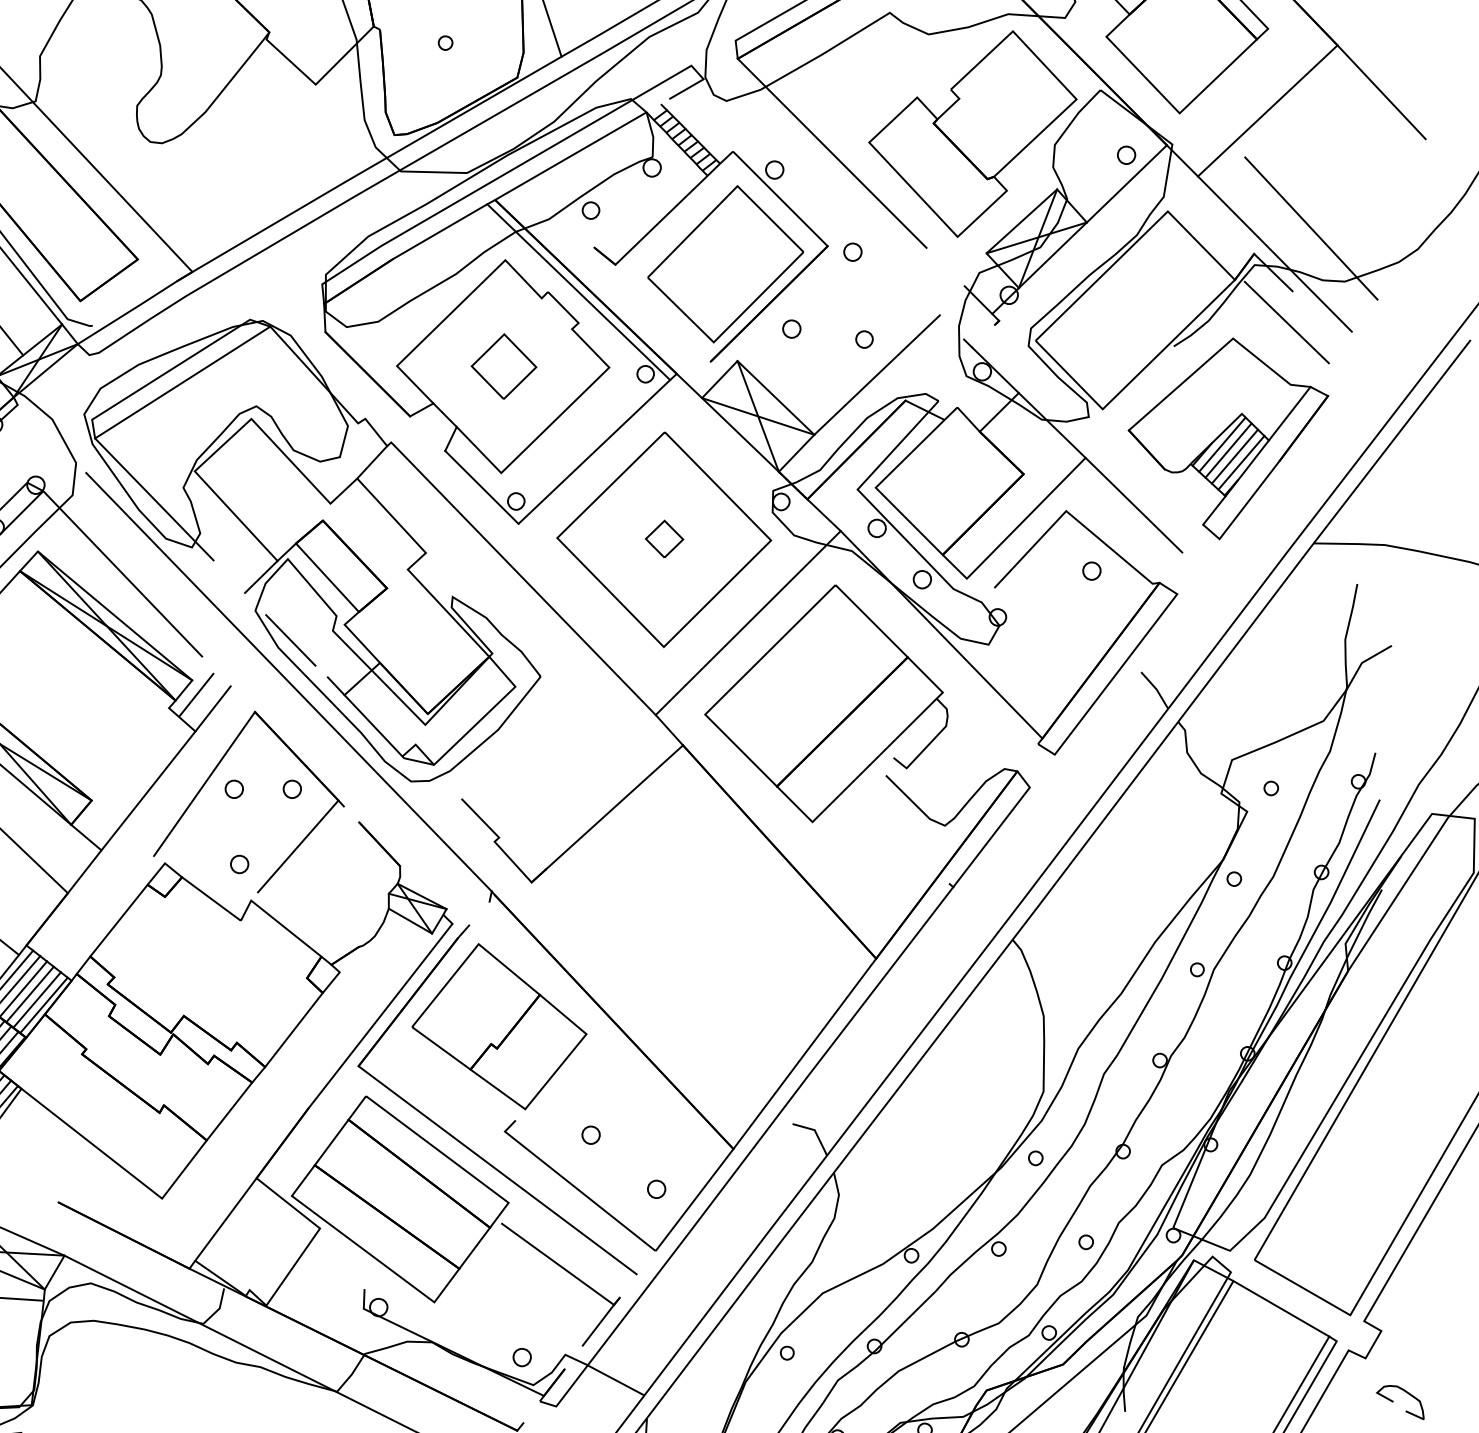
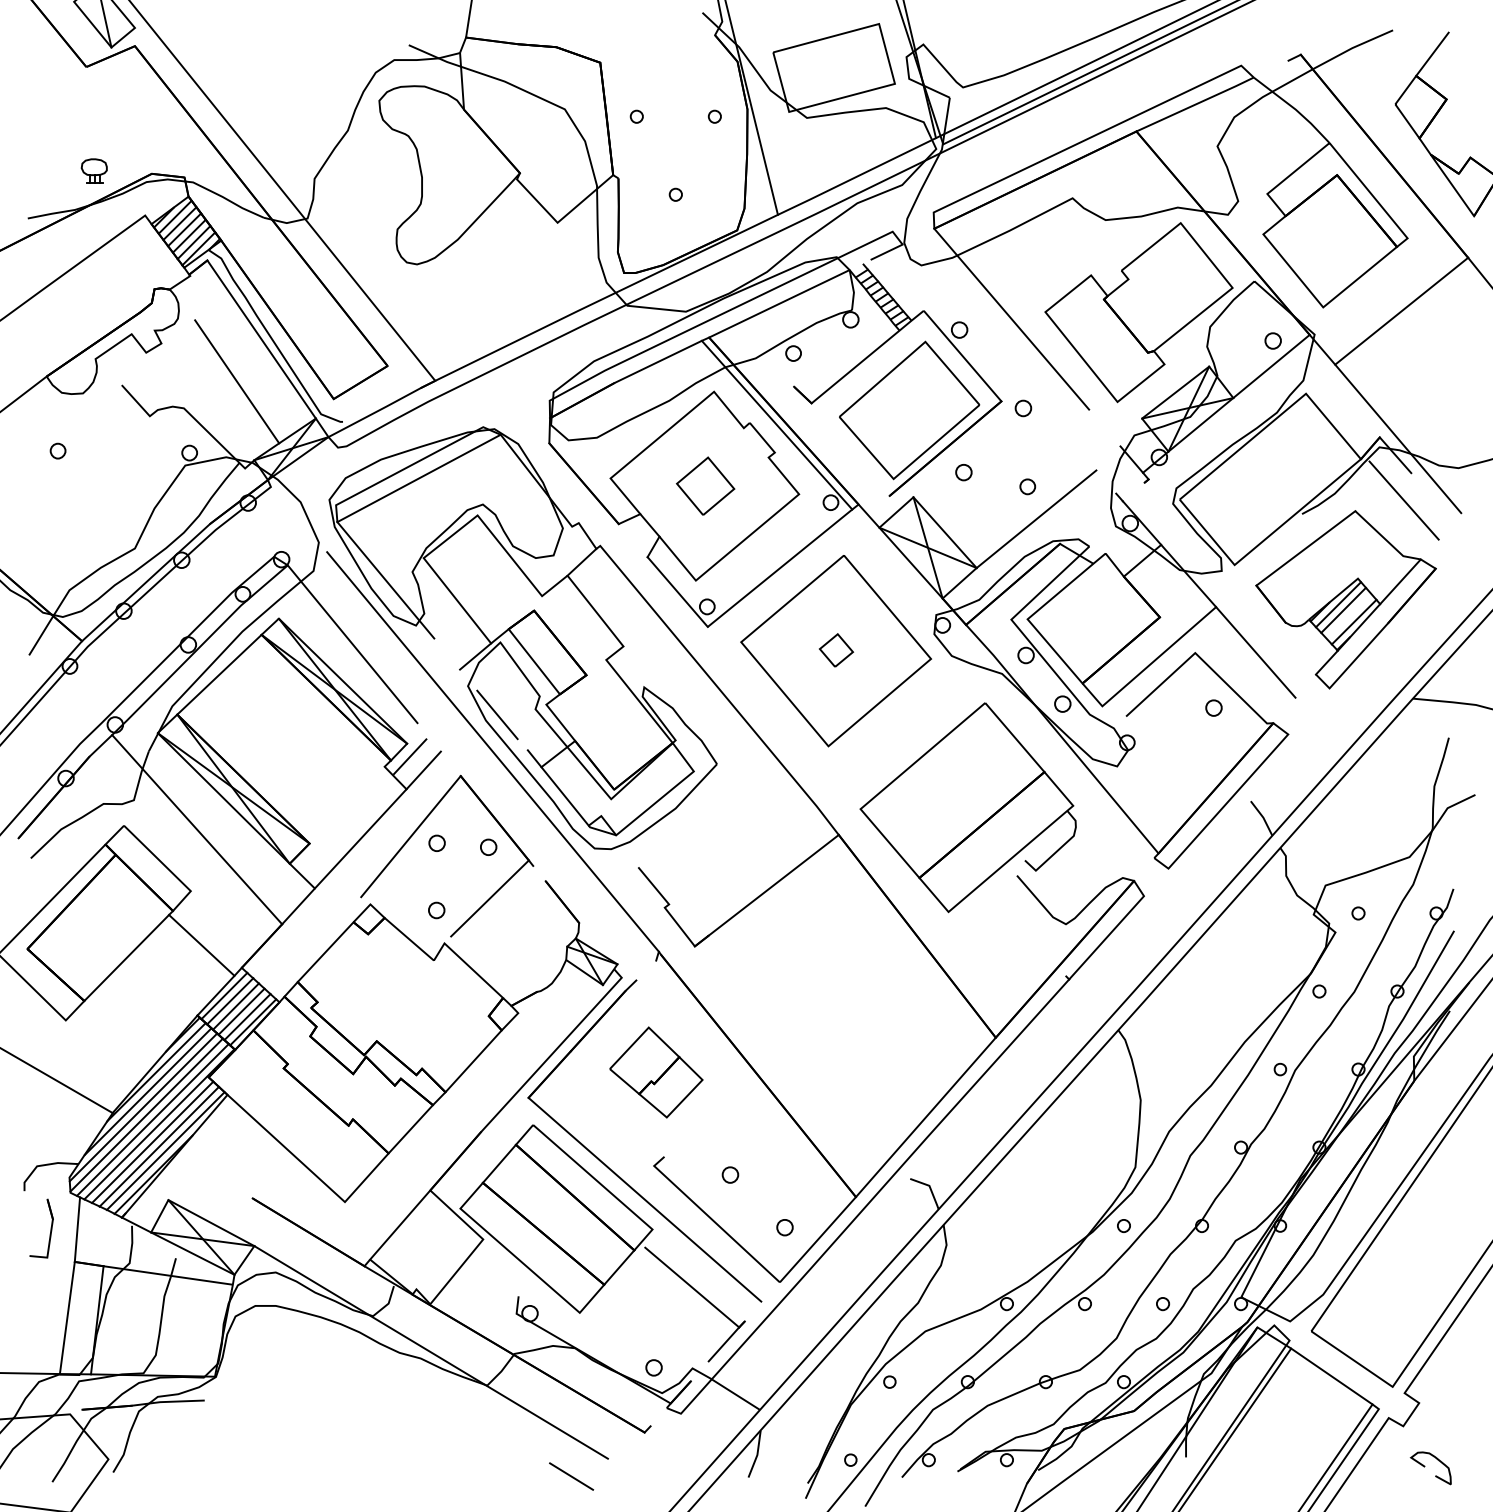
line: (1311, 228) -> (1432, 418), removed
line: (1234, 455) -> (1348, 615), removed
line: (747, 622) -> (904, 730), removed
part: (499, 1026) -> (656, 1072), size x0.6

